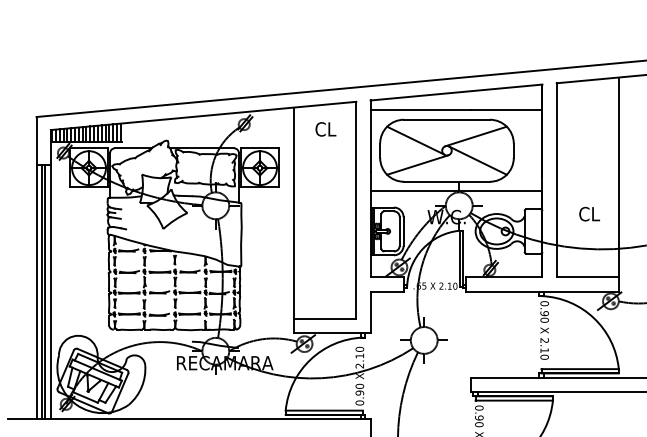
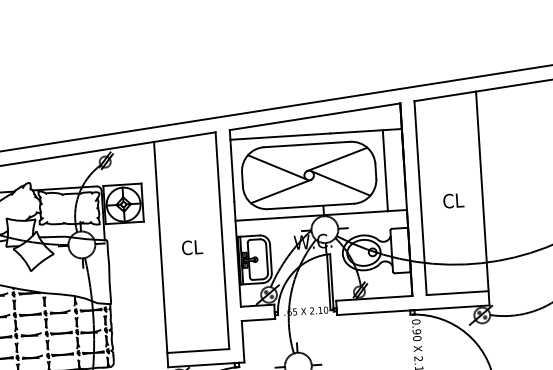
text: (325, 129) -> (192, 247), moved
line: (523, 150) -> (385, 170), added
text: (589, 213) -> (453, 200), moved

